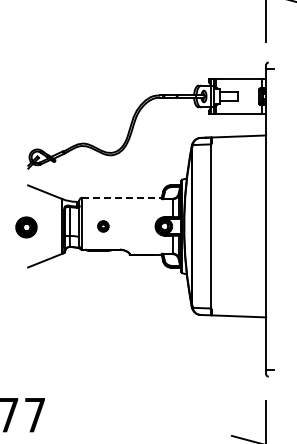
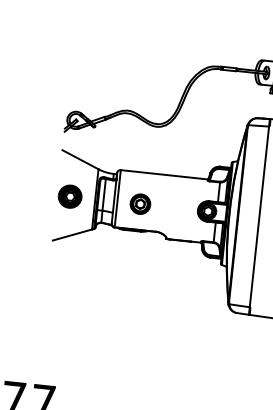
line: (121, 197) -> (163, 174), dashed -> solid
part: (103, 226) -> (140, 204), size x1.67
part: (26, 227) -> (70, 196), moved

